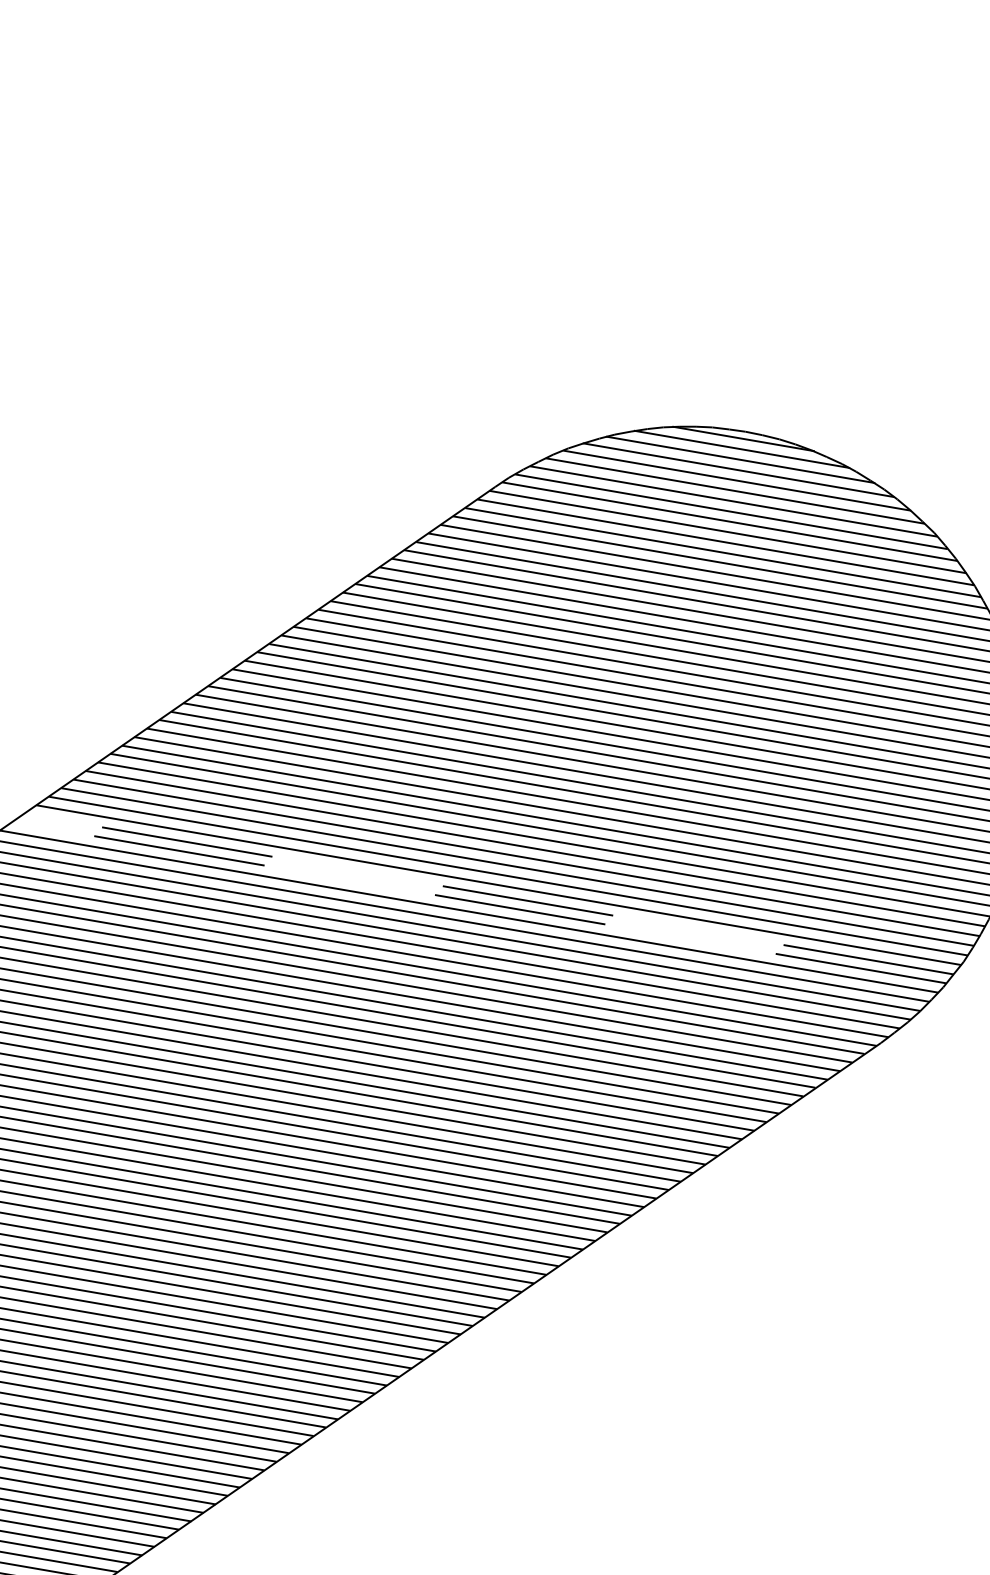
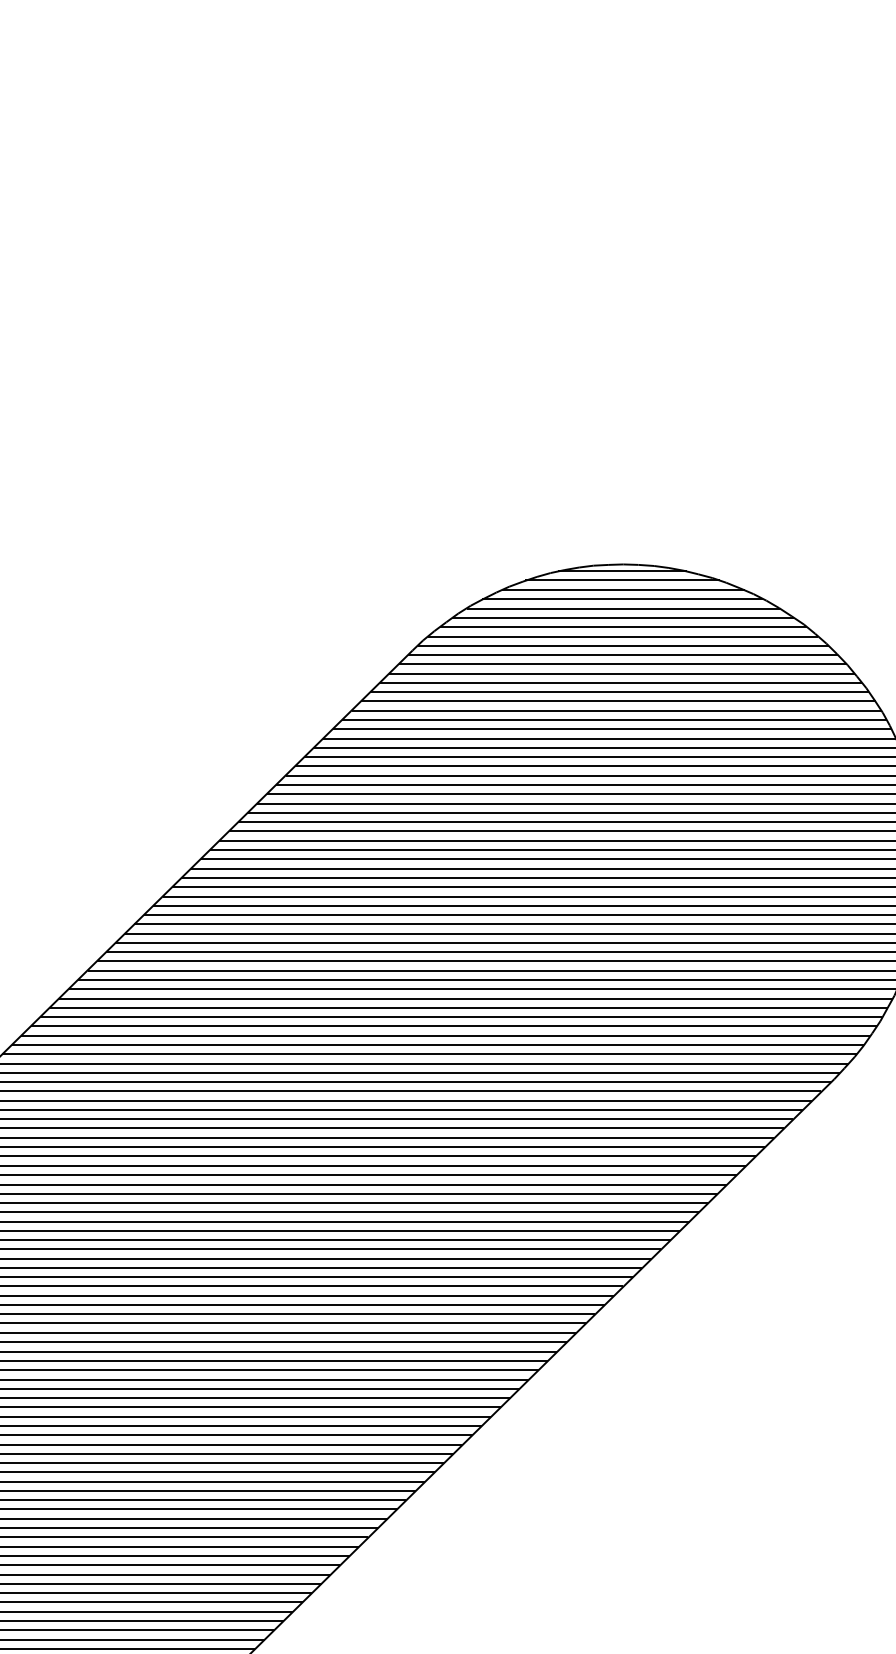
line: (488, 894) -> (468, 1008), dashed -> solid
line: (478, 902) -> (460, 1017), dashed -> solid

